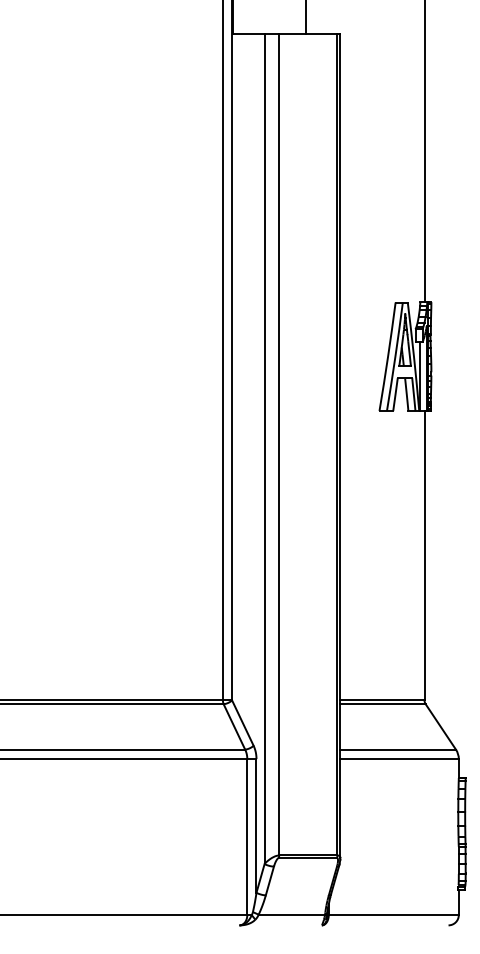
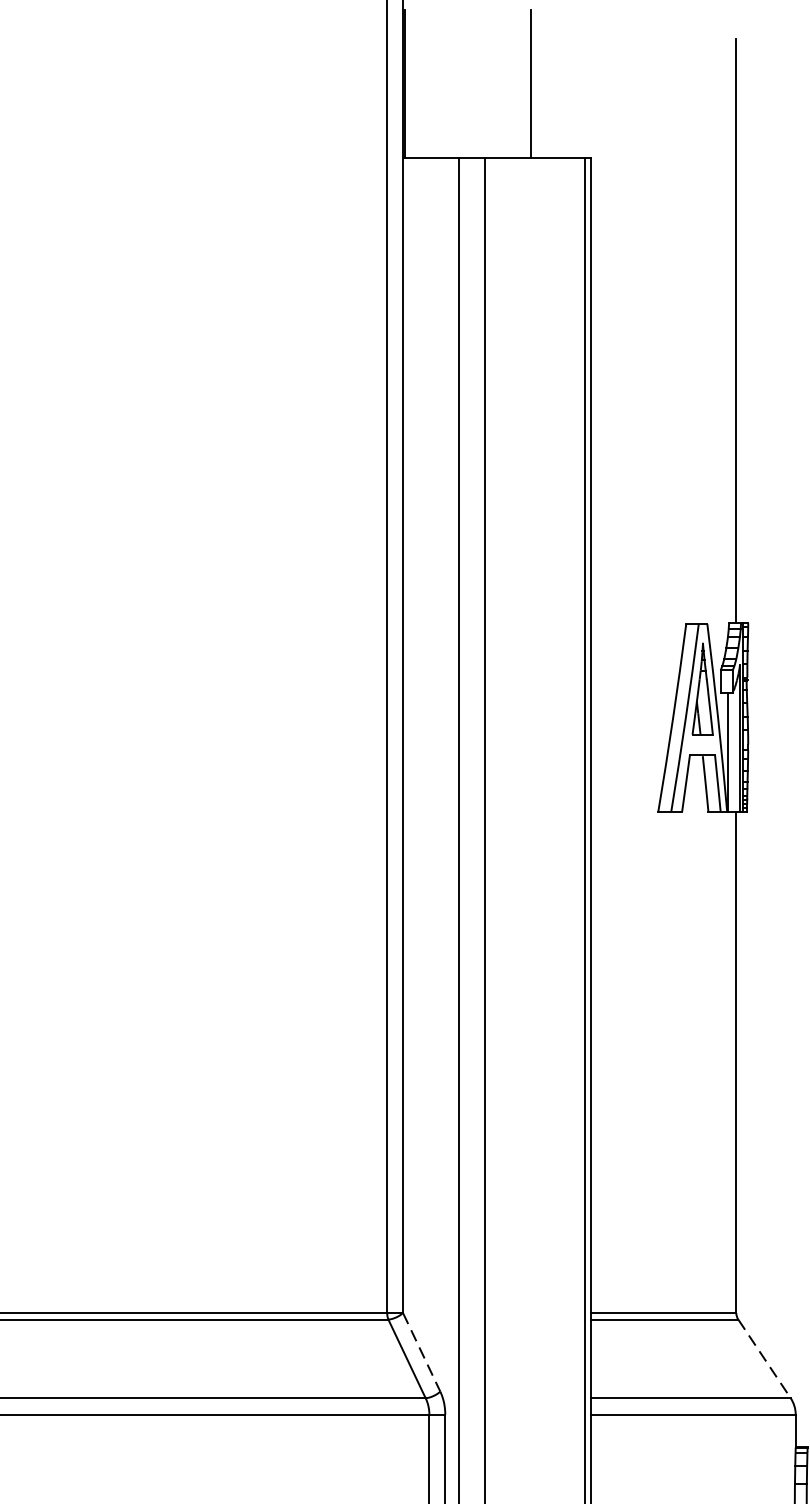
line: (243, 723) -> (422, 1353), solid -> dashed
line: (441, 727) -> (765, 1359), solid -> dashed

